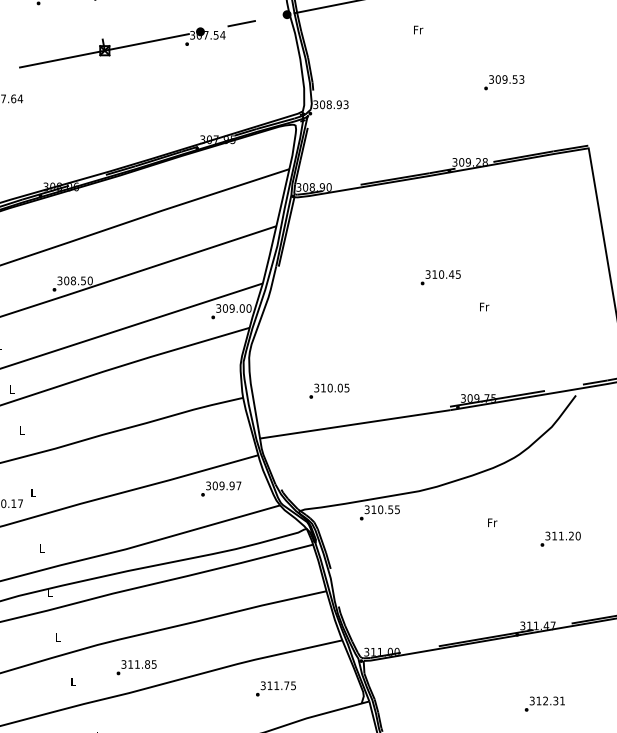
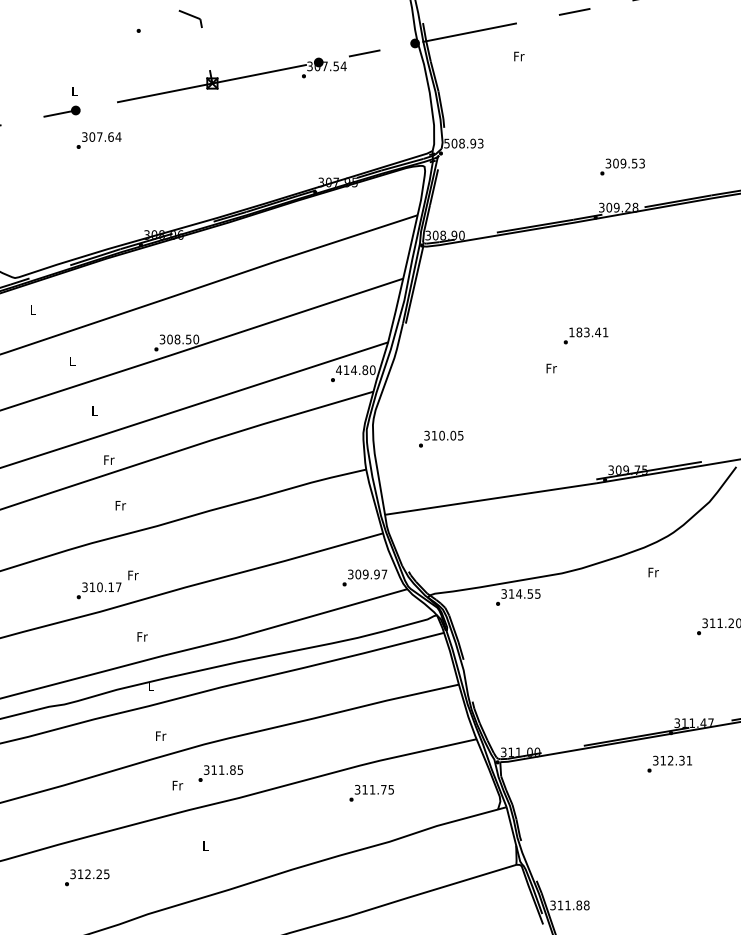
text: (418, 30) -> (519, 56), moved
text: (504, 82) -> (622, 166), moved
text: (315, 103) -> (446, 142), 308.93 -> 508.93
text: (443, 274) -> (588, 332), 310.45 -> 183.41
text: (484, 306) -> (551, 368), moved
text: (230, 308) -> (352, 370), 309.00 -> 414.80
text: (12, 388) -> (109, 459), L -> Fr
text: (329, 390) -> (441, 438), moved
text: (22, 430) -> (120, 505), L -> Fr
text: (220, 488) -> (364, 577), moved
text: (33, 493) -> (133, 575), L -> Fr
text: (380, 509) -> (519, 593), 310.55 -> 314.55
text: (492, 522) -> (653, 572), moved
text: (41, 547) -> (142, 636), L -> Fr
text: (59, 636) -> (161, 735), L -> Fr
text: (136, 667) -> (220, 773), moved
text: (73, 681) -> (177, 785), L -> Fr
text: (275, 689) -> (371, 793), moved
text: (544, 703) -> (669, 763), moved

